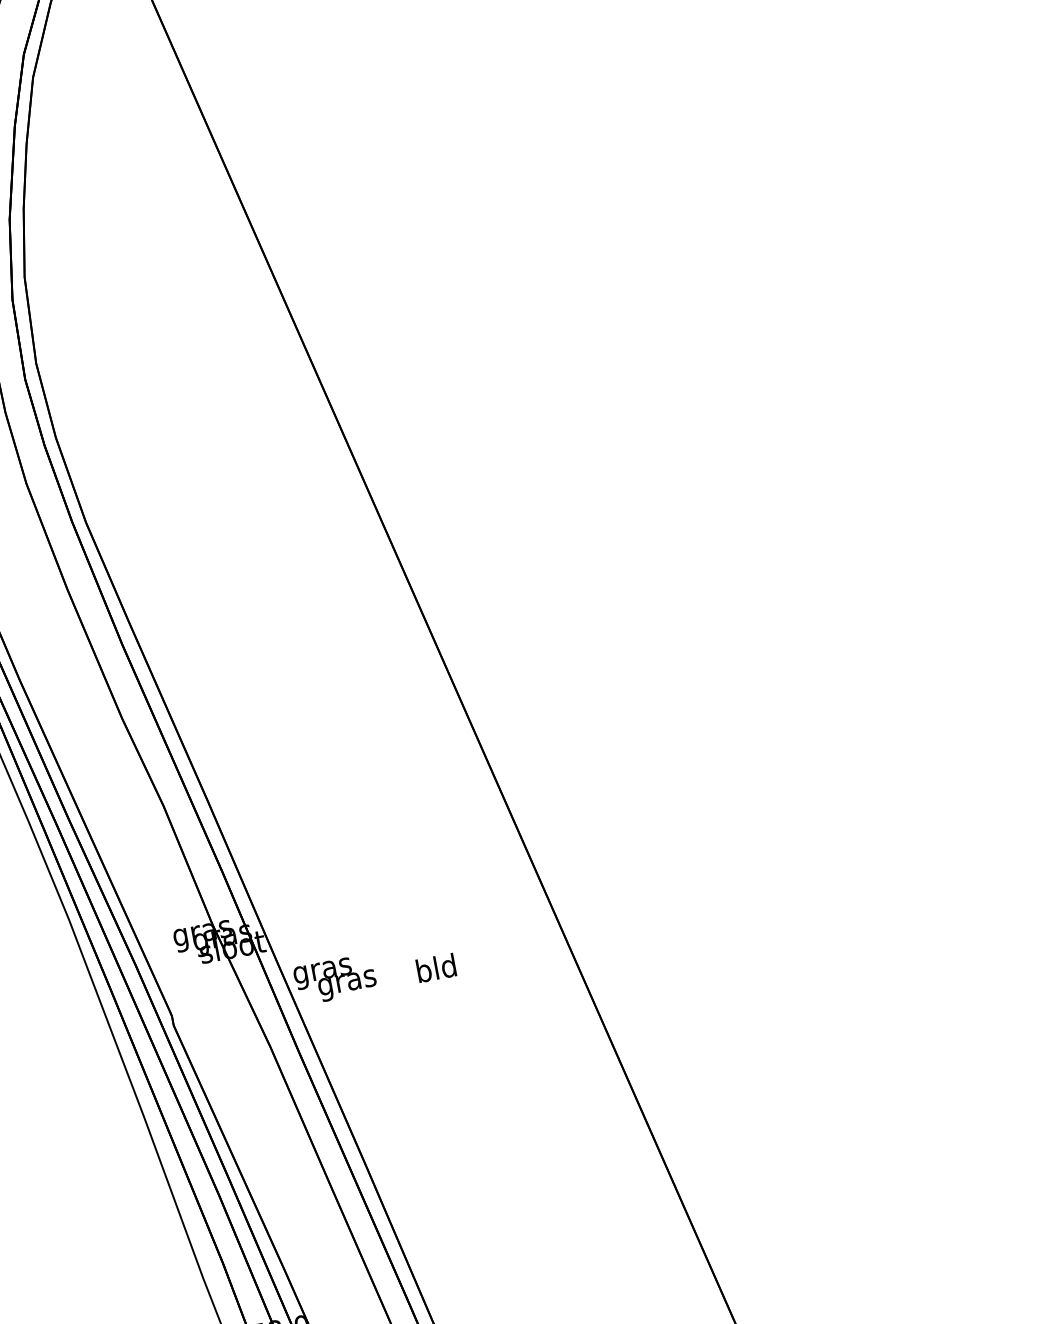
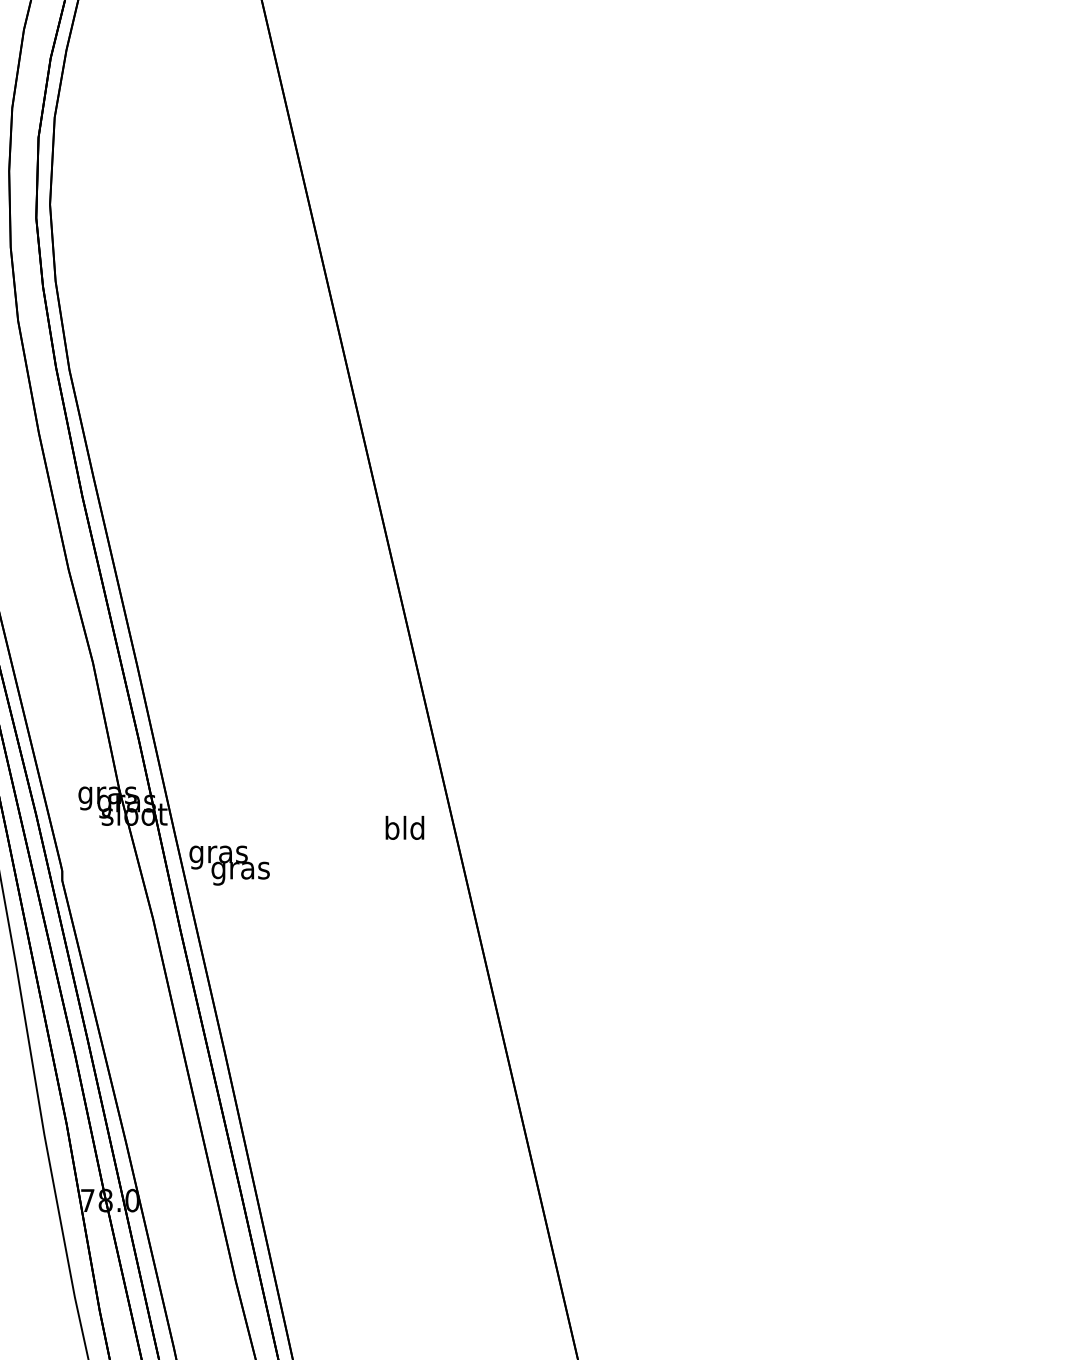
text: (435, 967) -> (404, 827), moved

